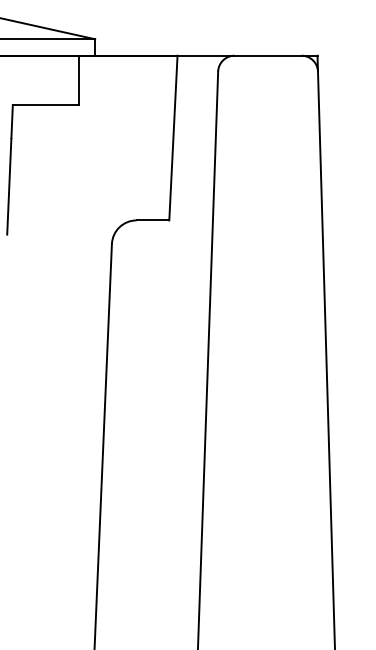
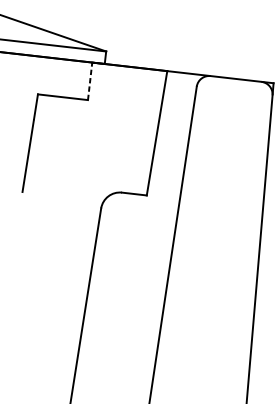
line: (78, 80) -> (89, 81), solid -> dashed

